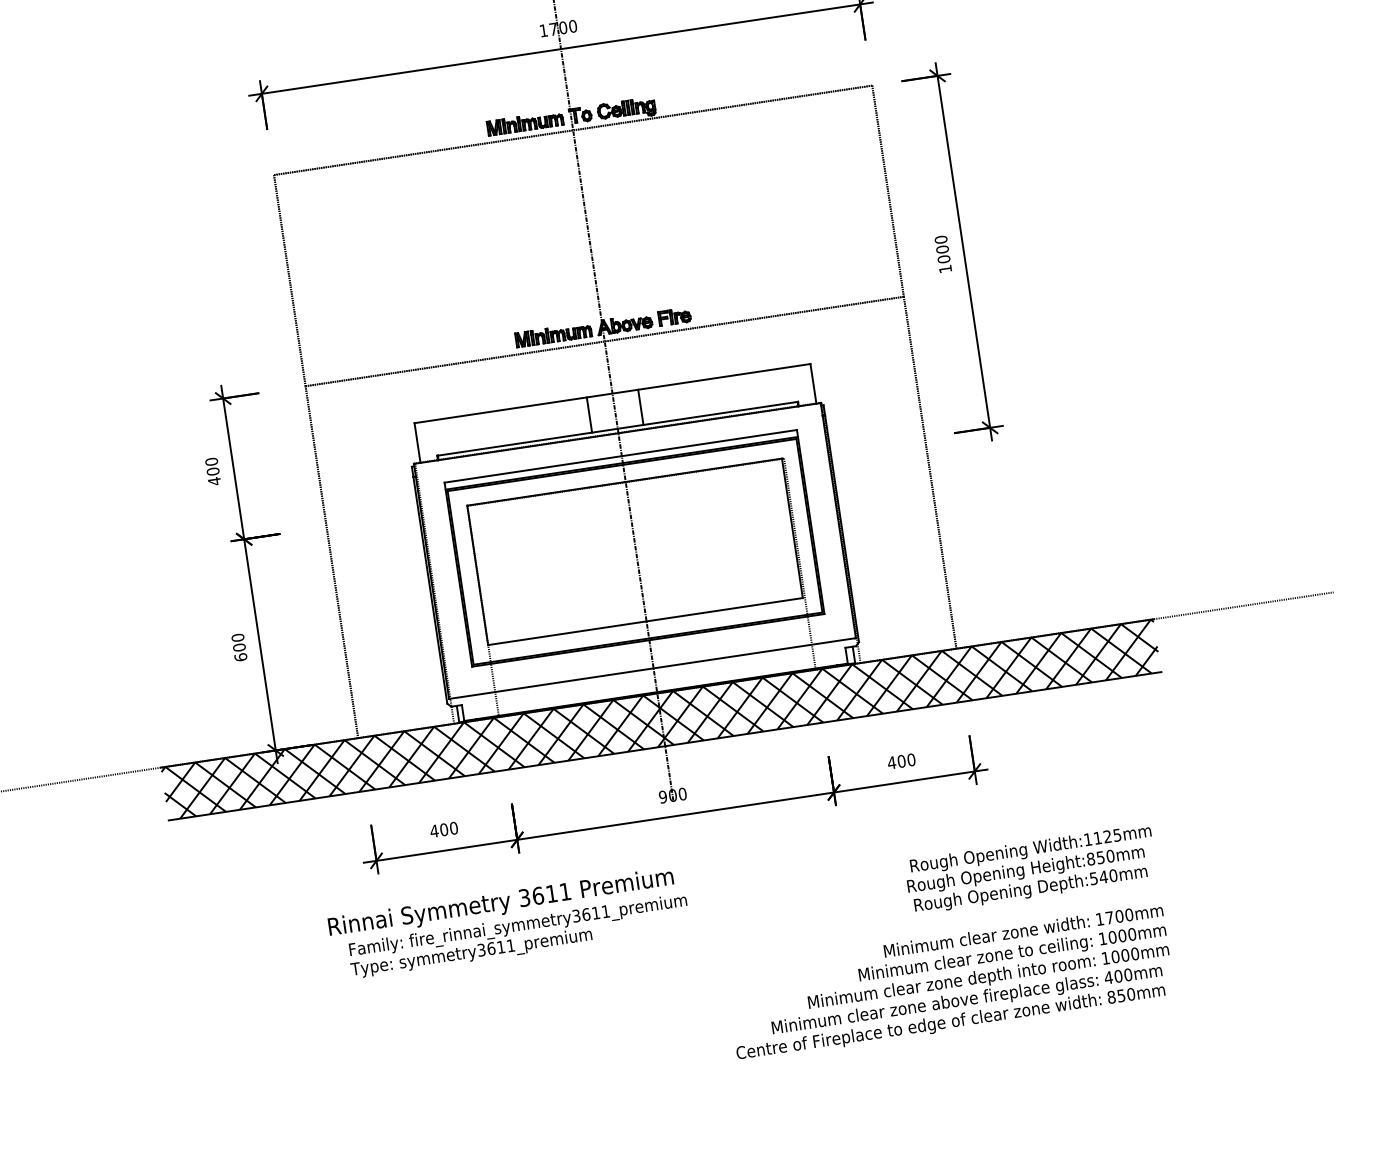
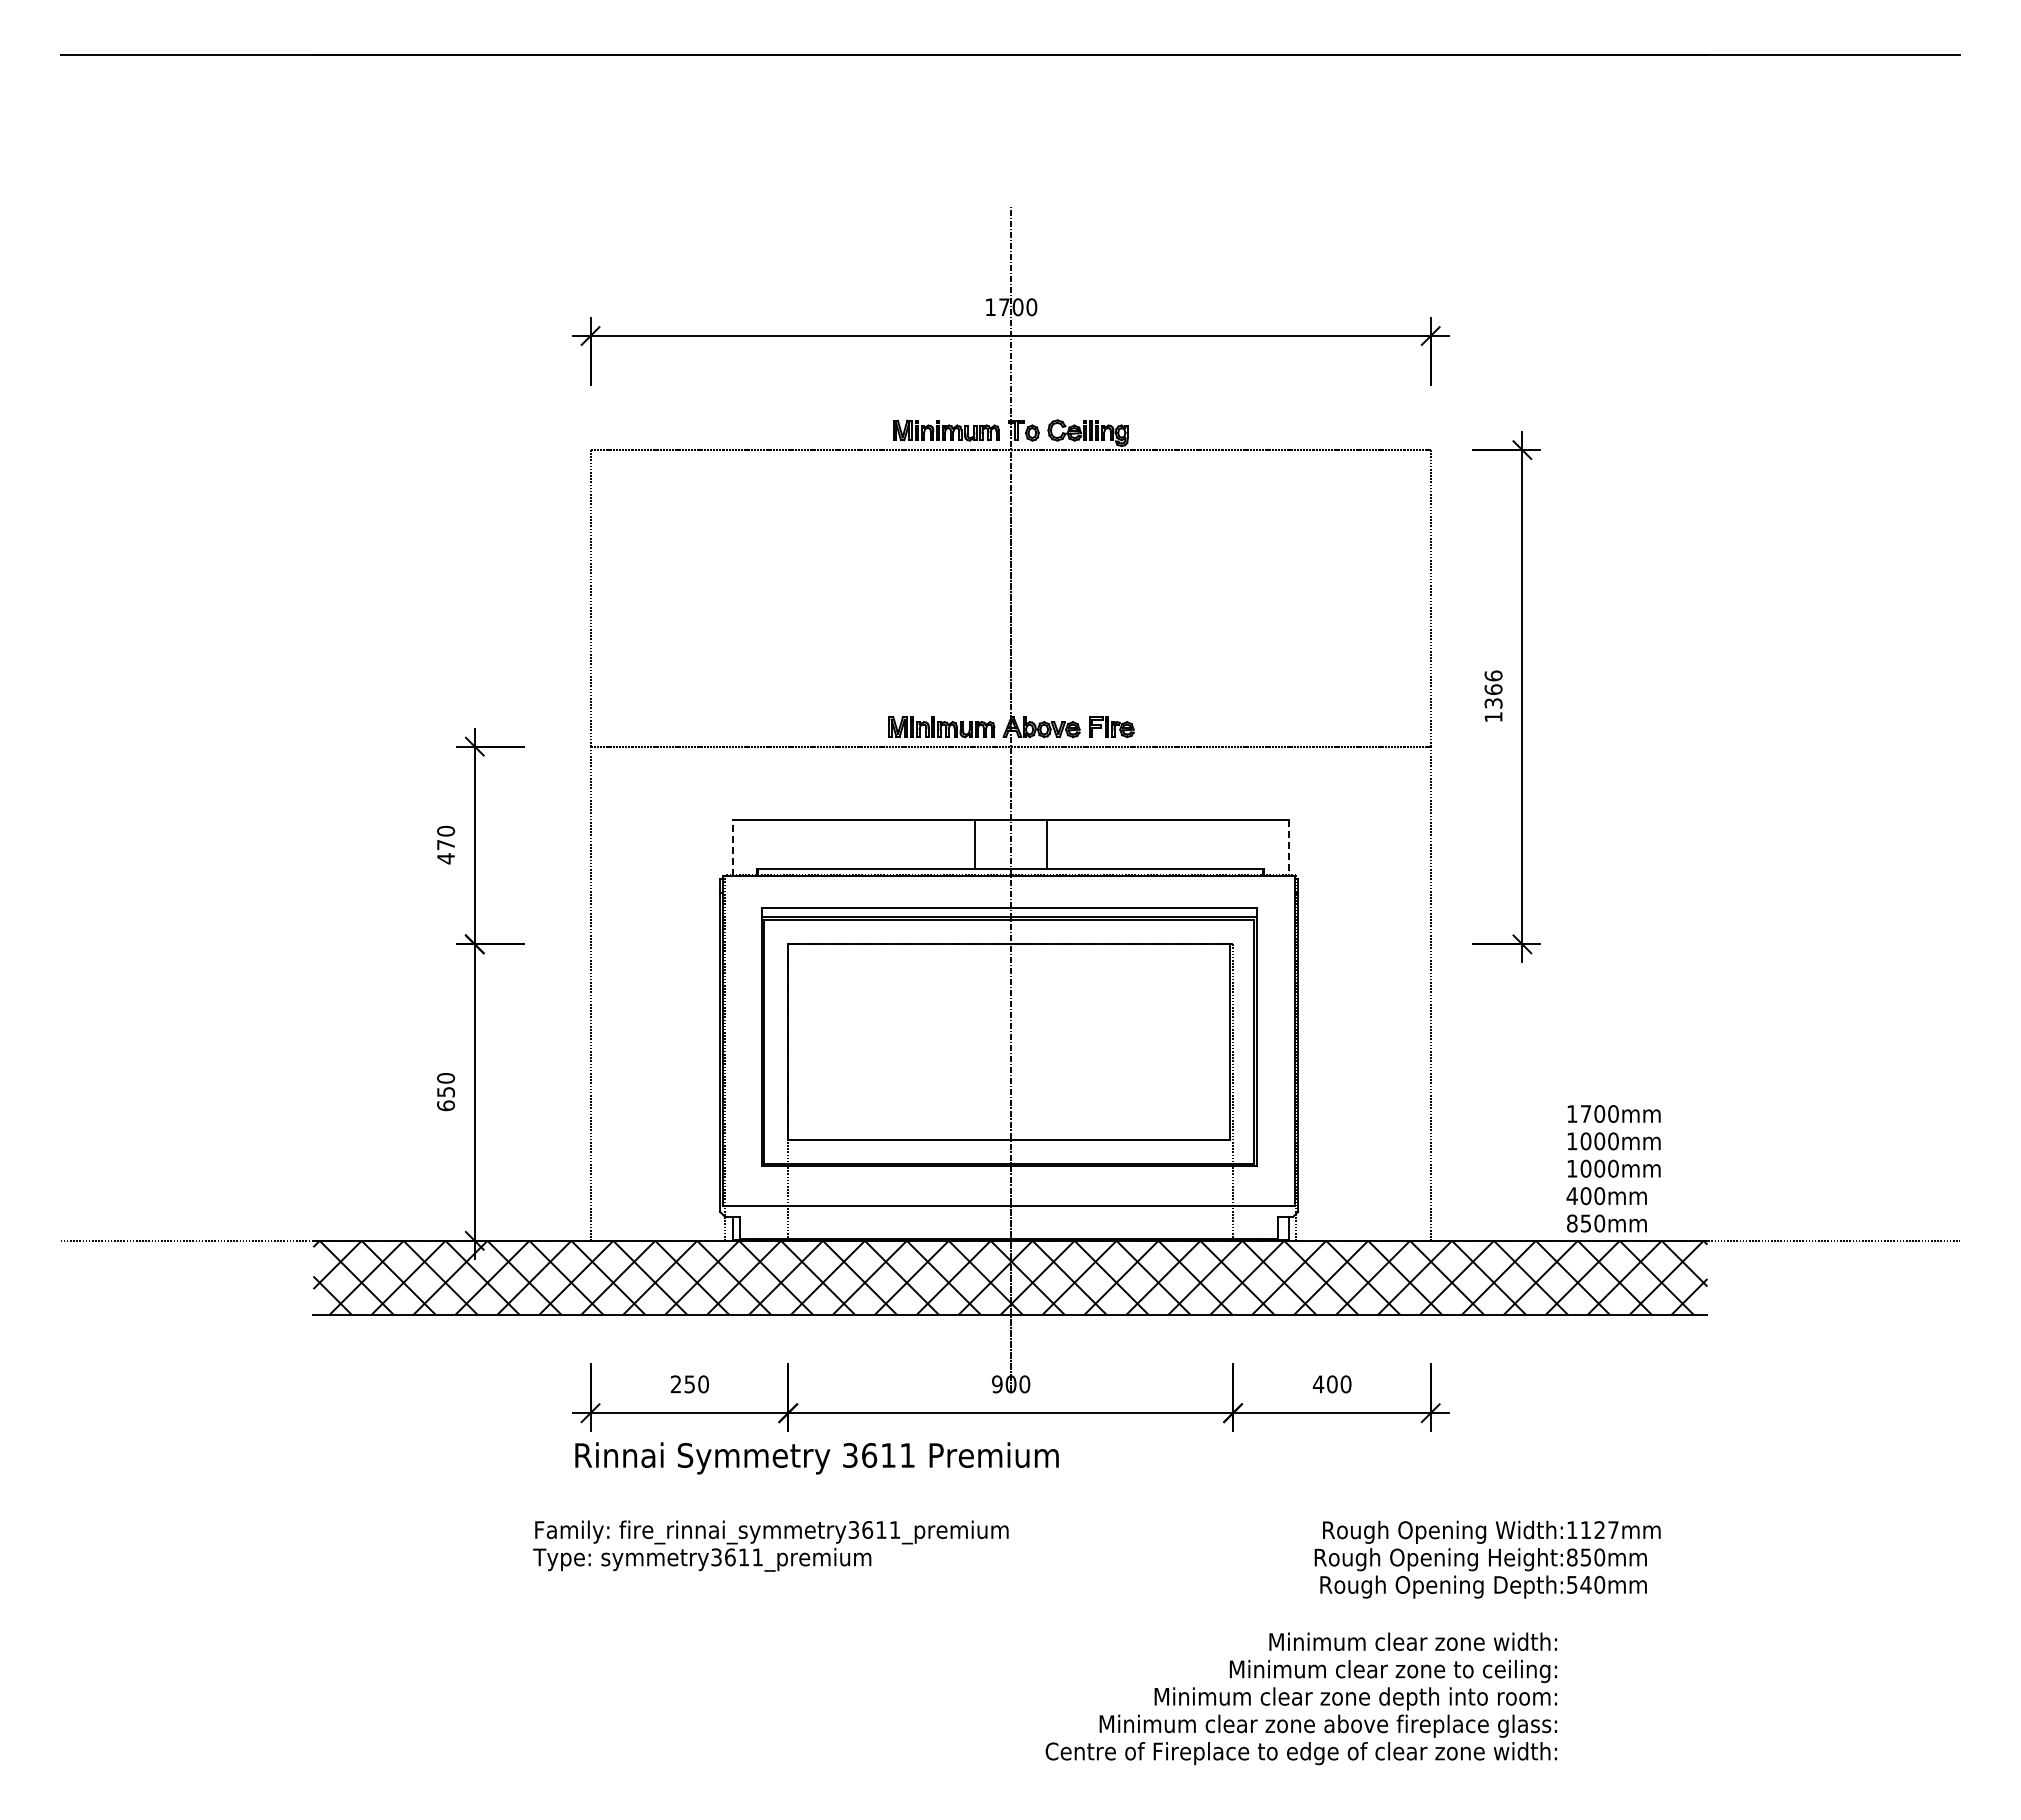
text: (942, 249) -> (1493, 689), 1000 -> 1366
line: (813, 383) -> (1288, 847), solid -> dashed
line: (417, 442) -> (732, 847), solid -> dashed
text: (212, 471) -> (445, 844), 400 -> 470
text: (239, 647) -> (446, 1091), 600 -> 650
text: (438, 830) -> (682, 1384), 400 -> 250
text: (1117, 835) -> (1613, 1530), 1125mm -> 1127mm
text: (500, 903) -> (816, 1458), moved
text: (1135, 953) -> (1613, 1168), moved

